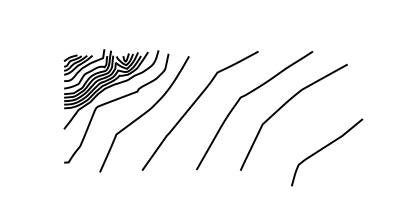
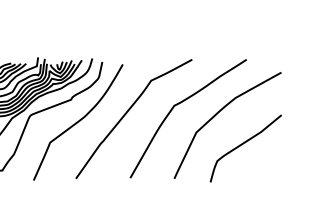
curve: (324, 148) -> (243, 144), moved

